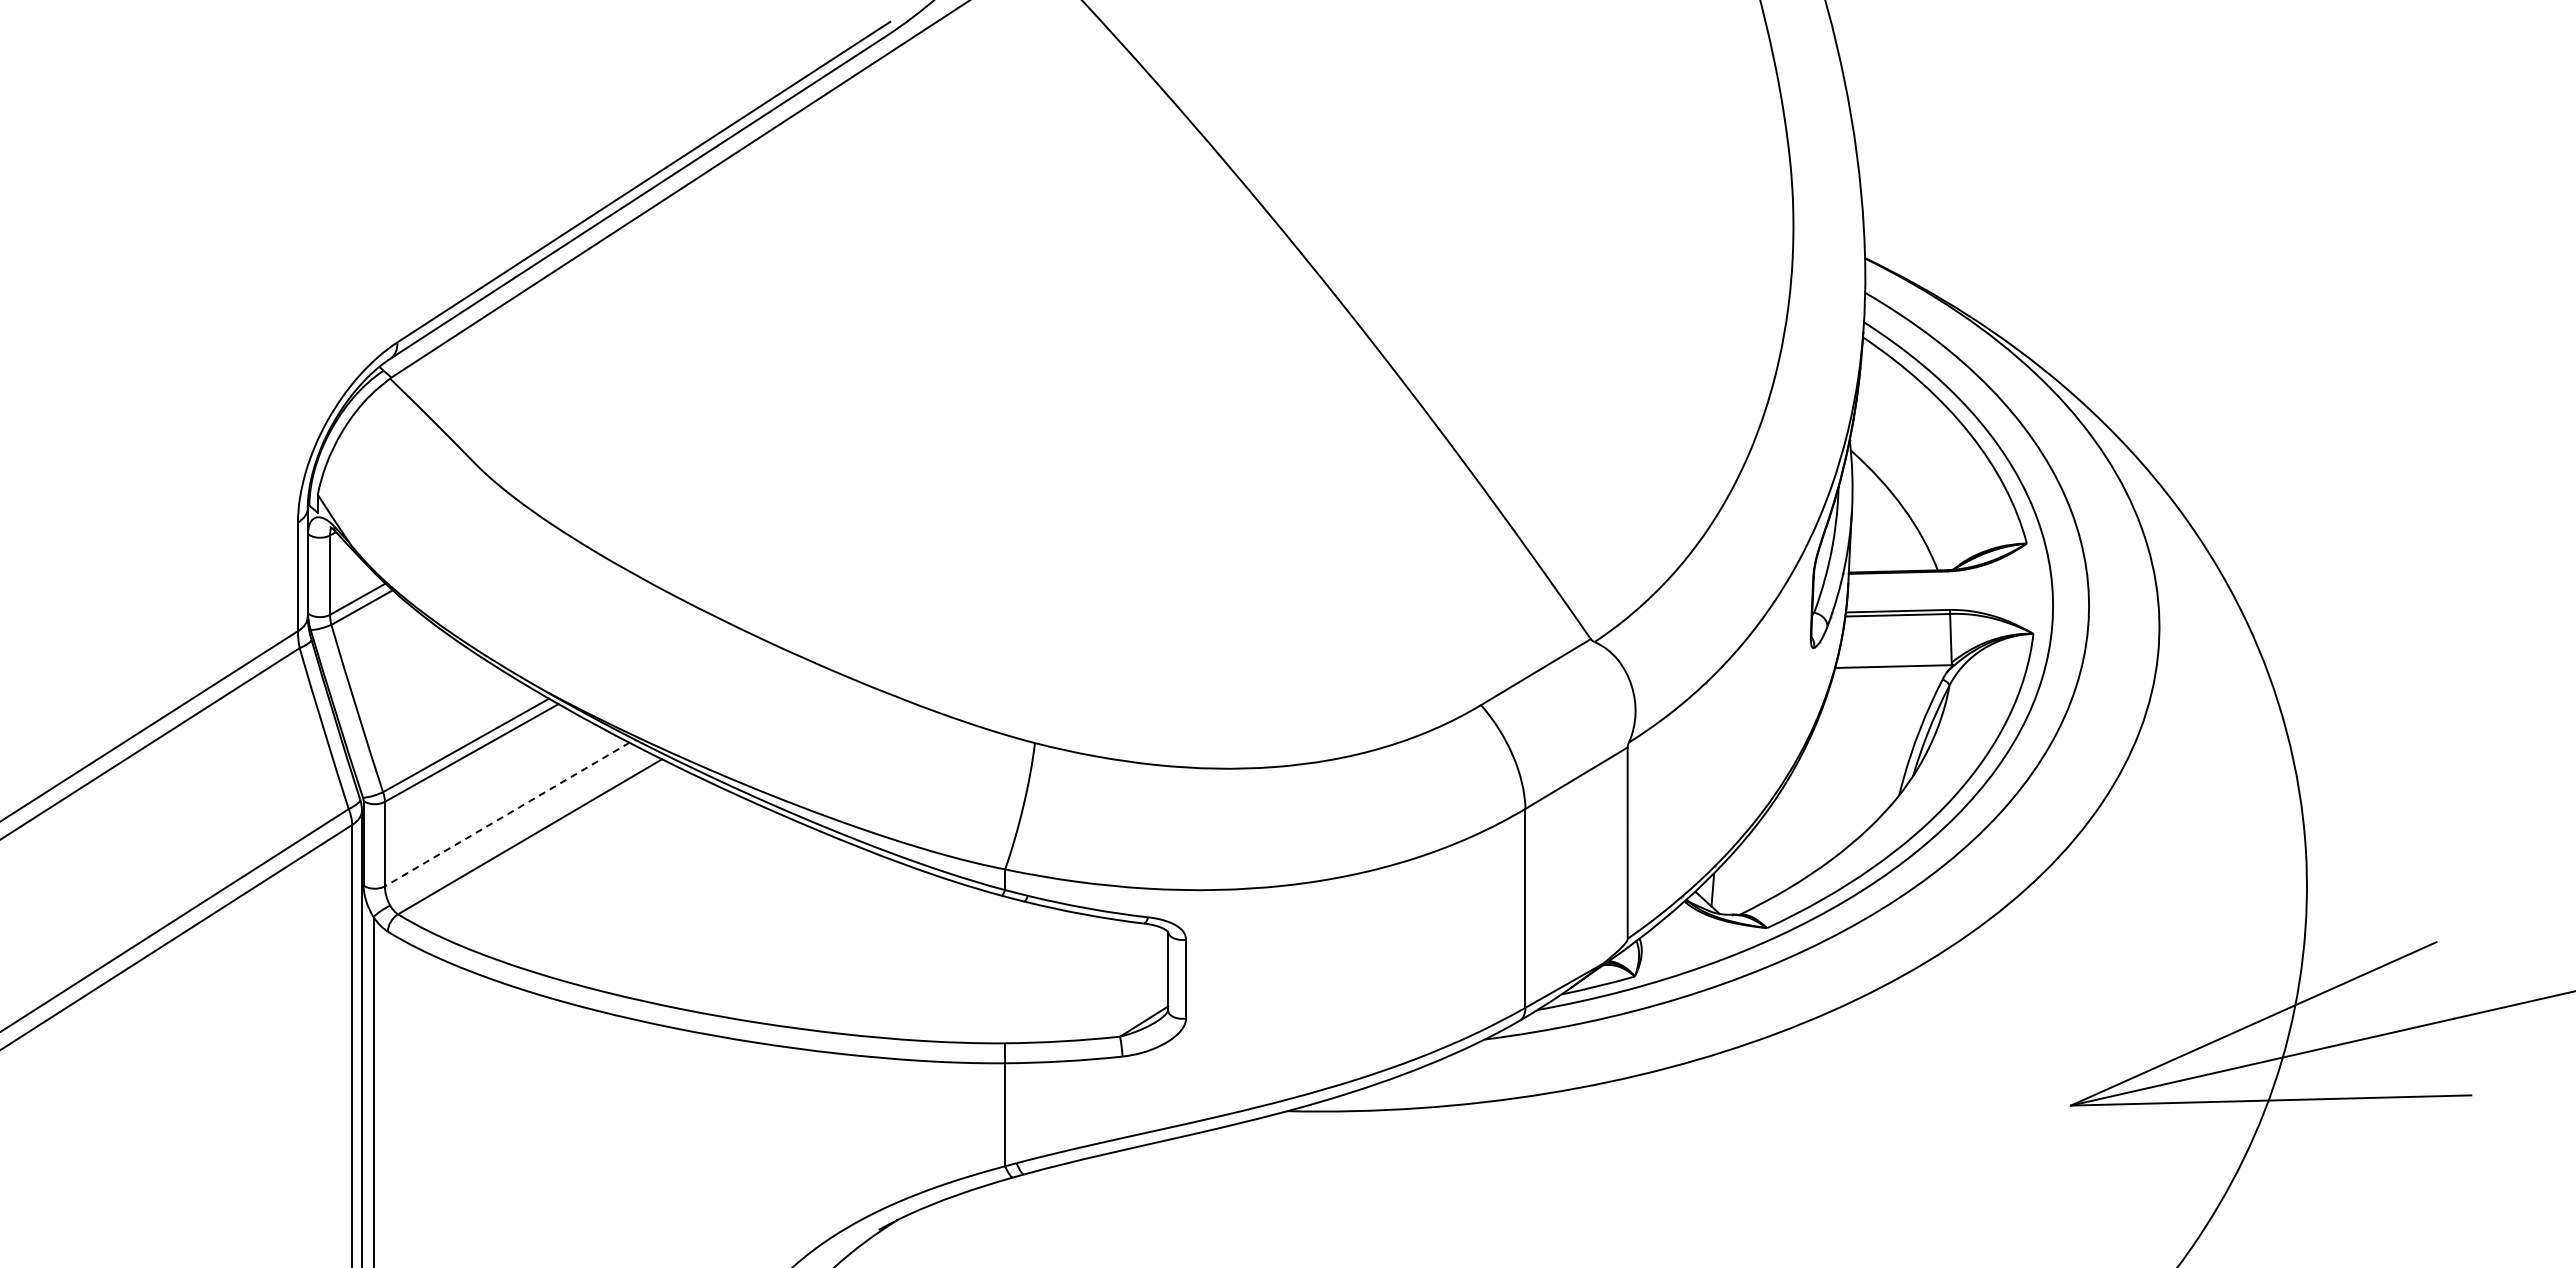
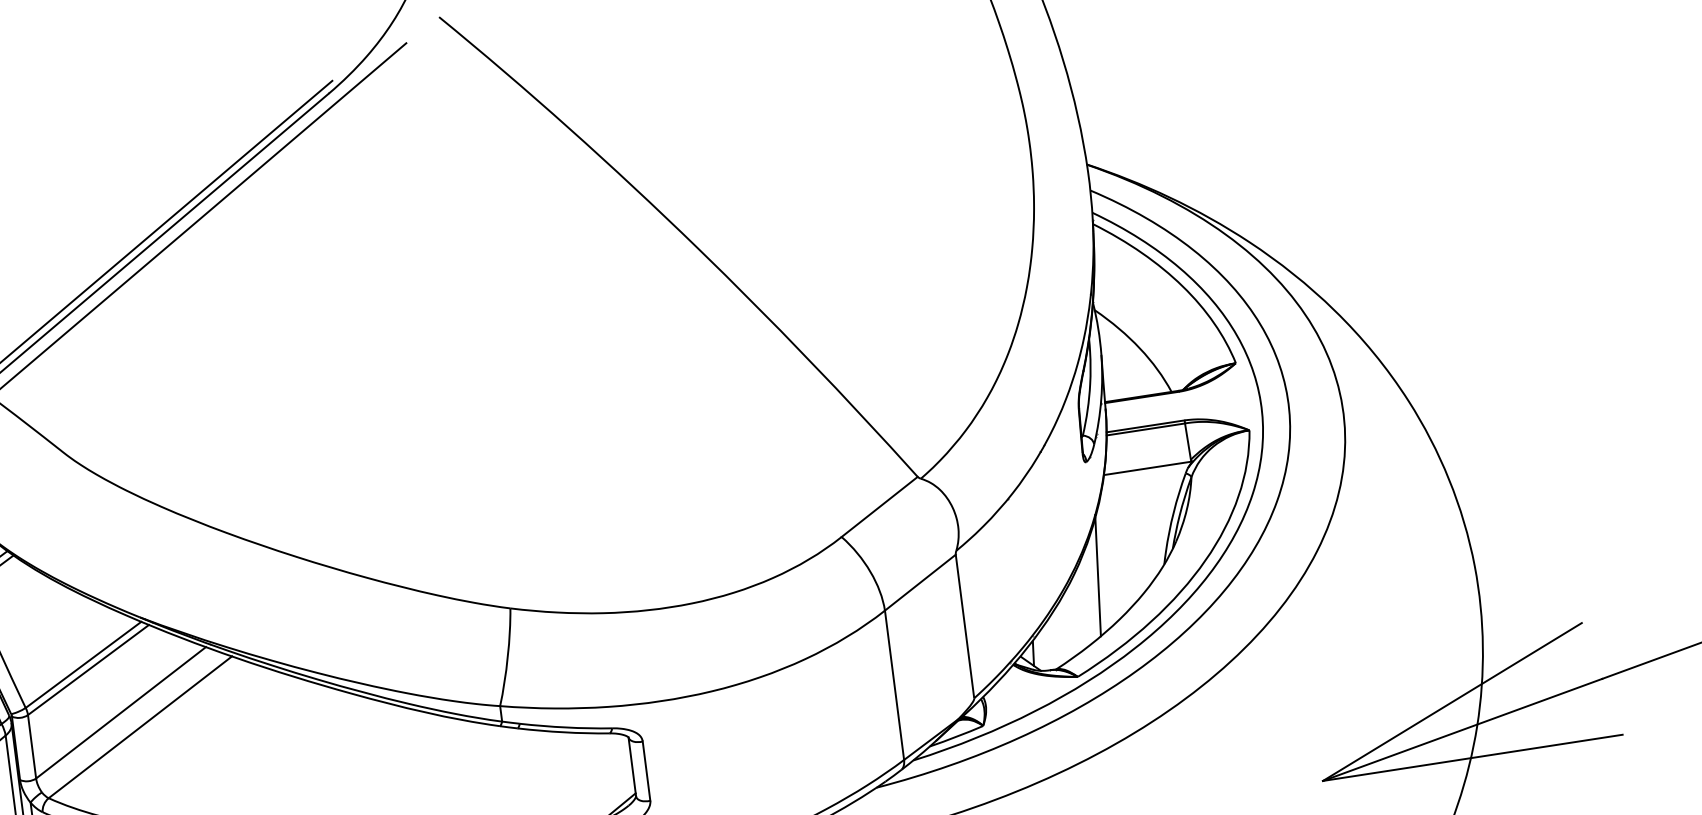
line: (1810, 800) -> (1098, 576), added
line: (507, 814) -> (121, 712), dashed -> solid

